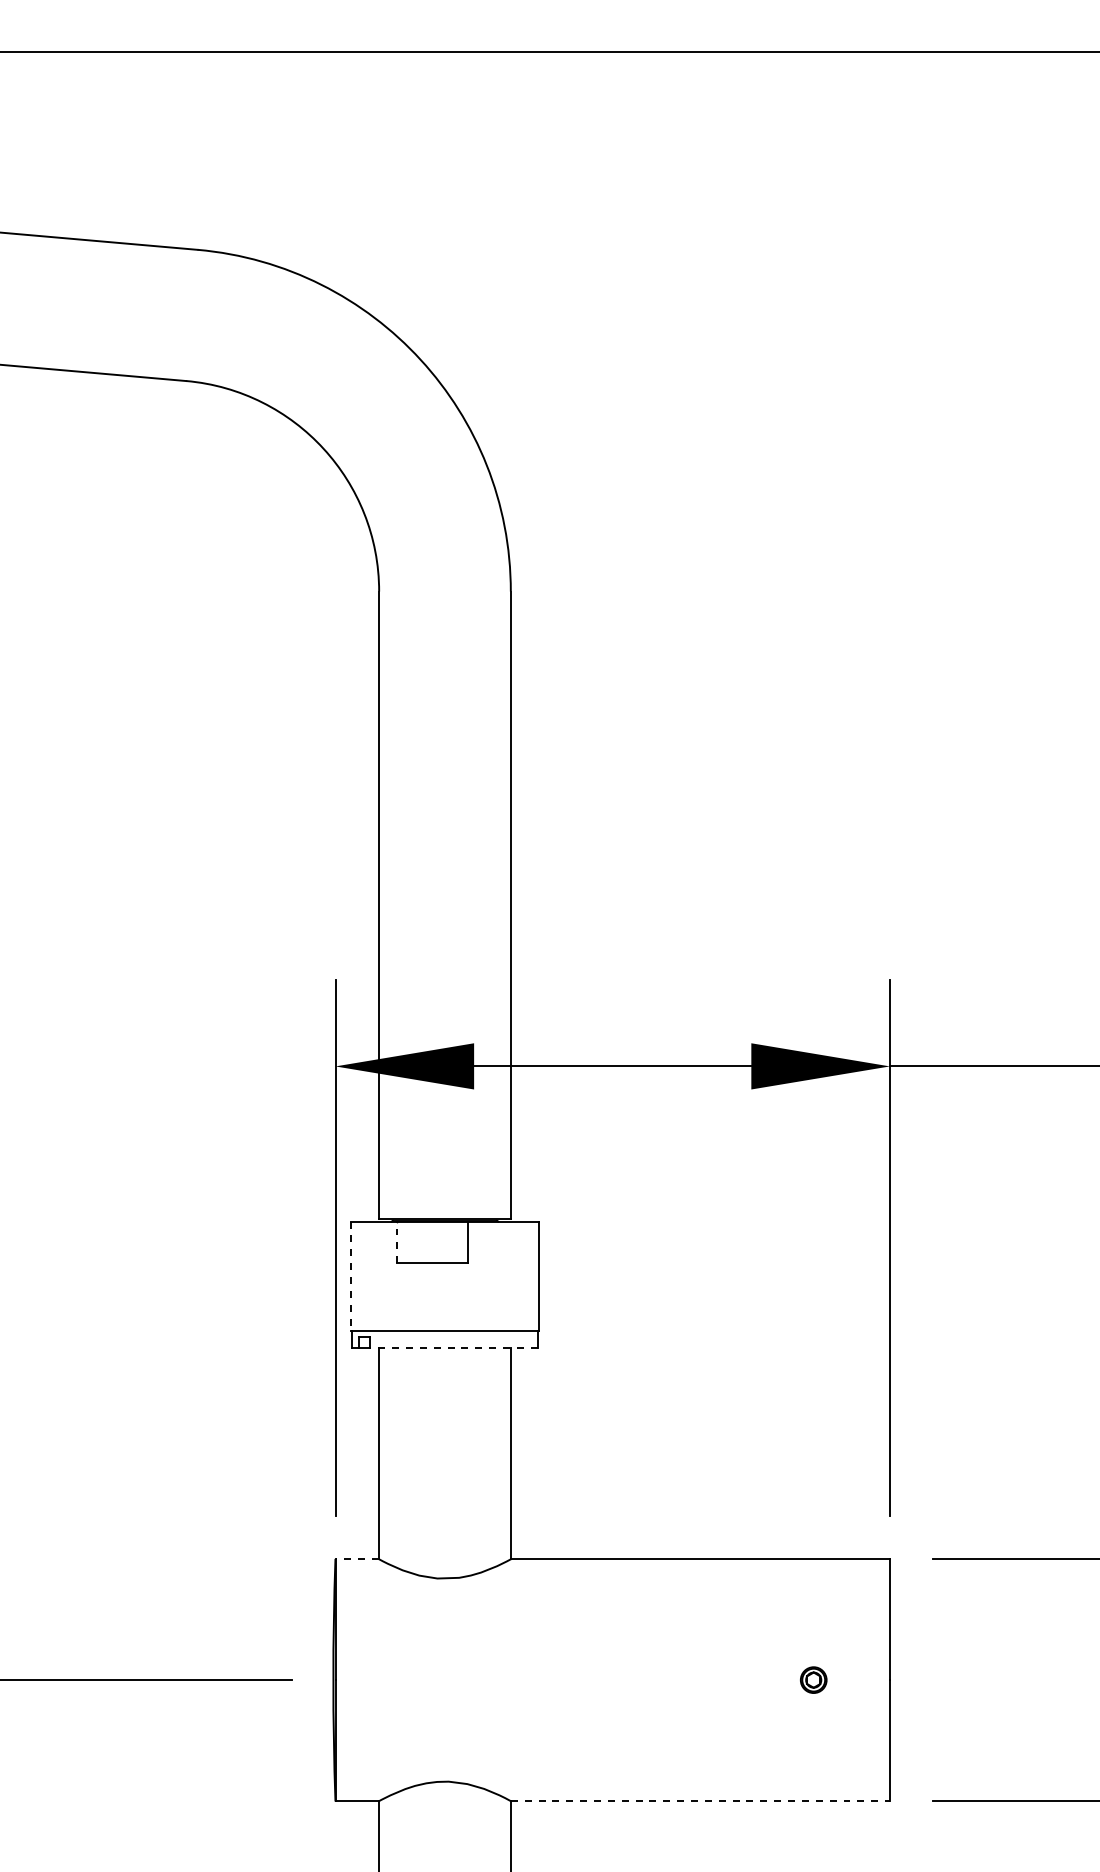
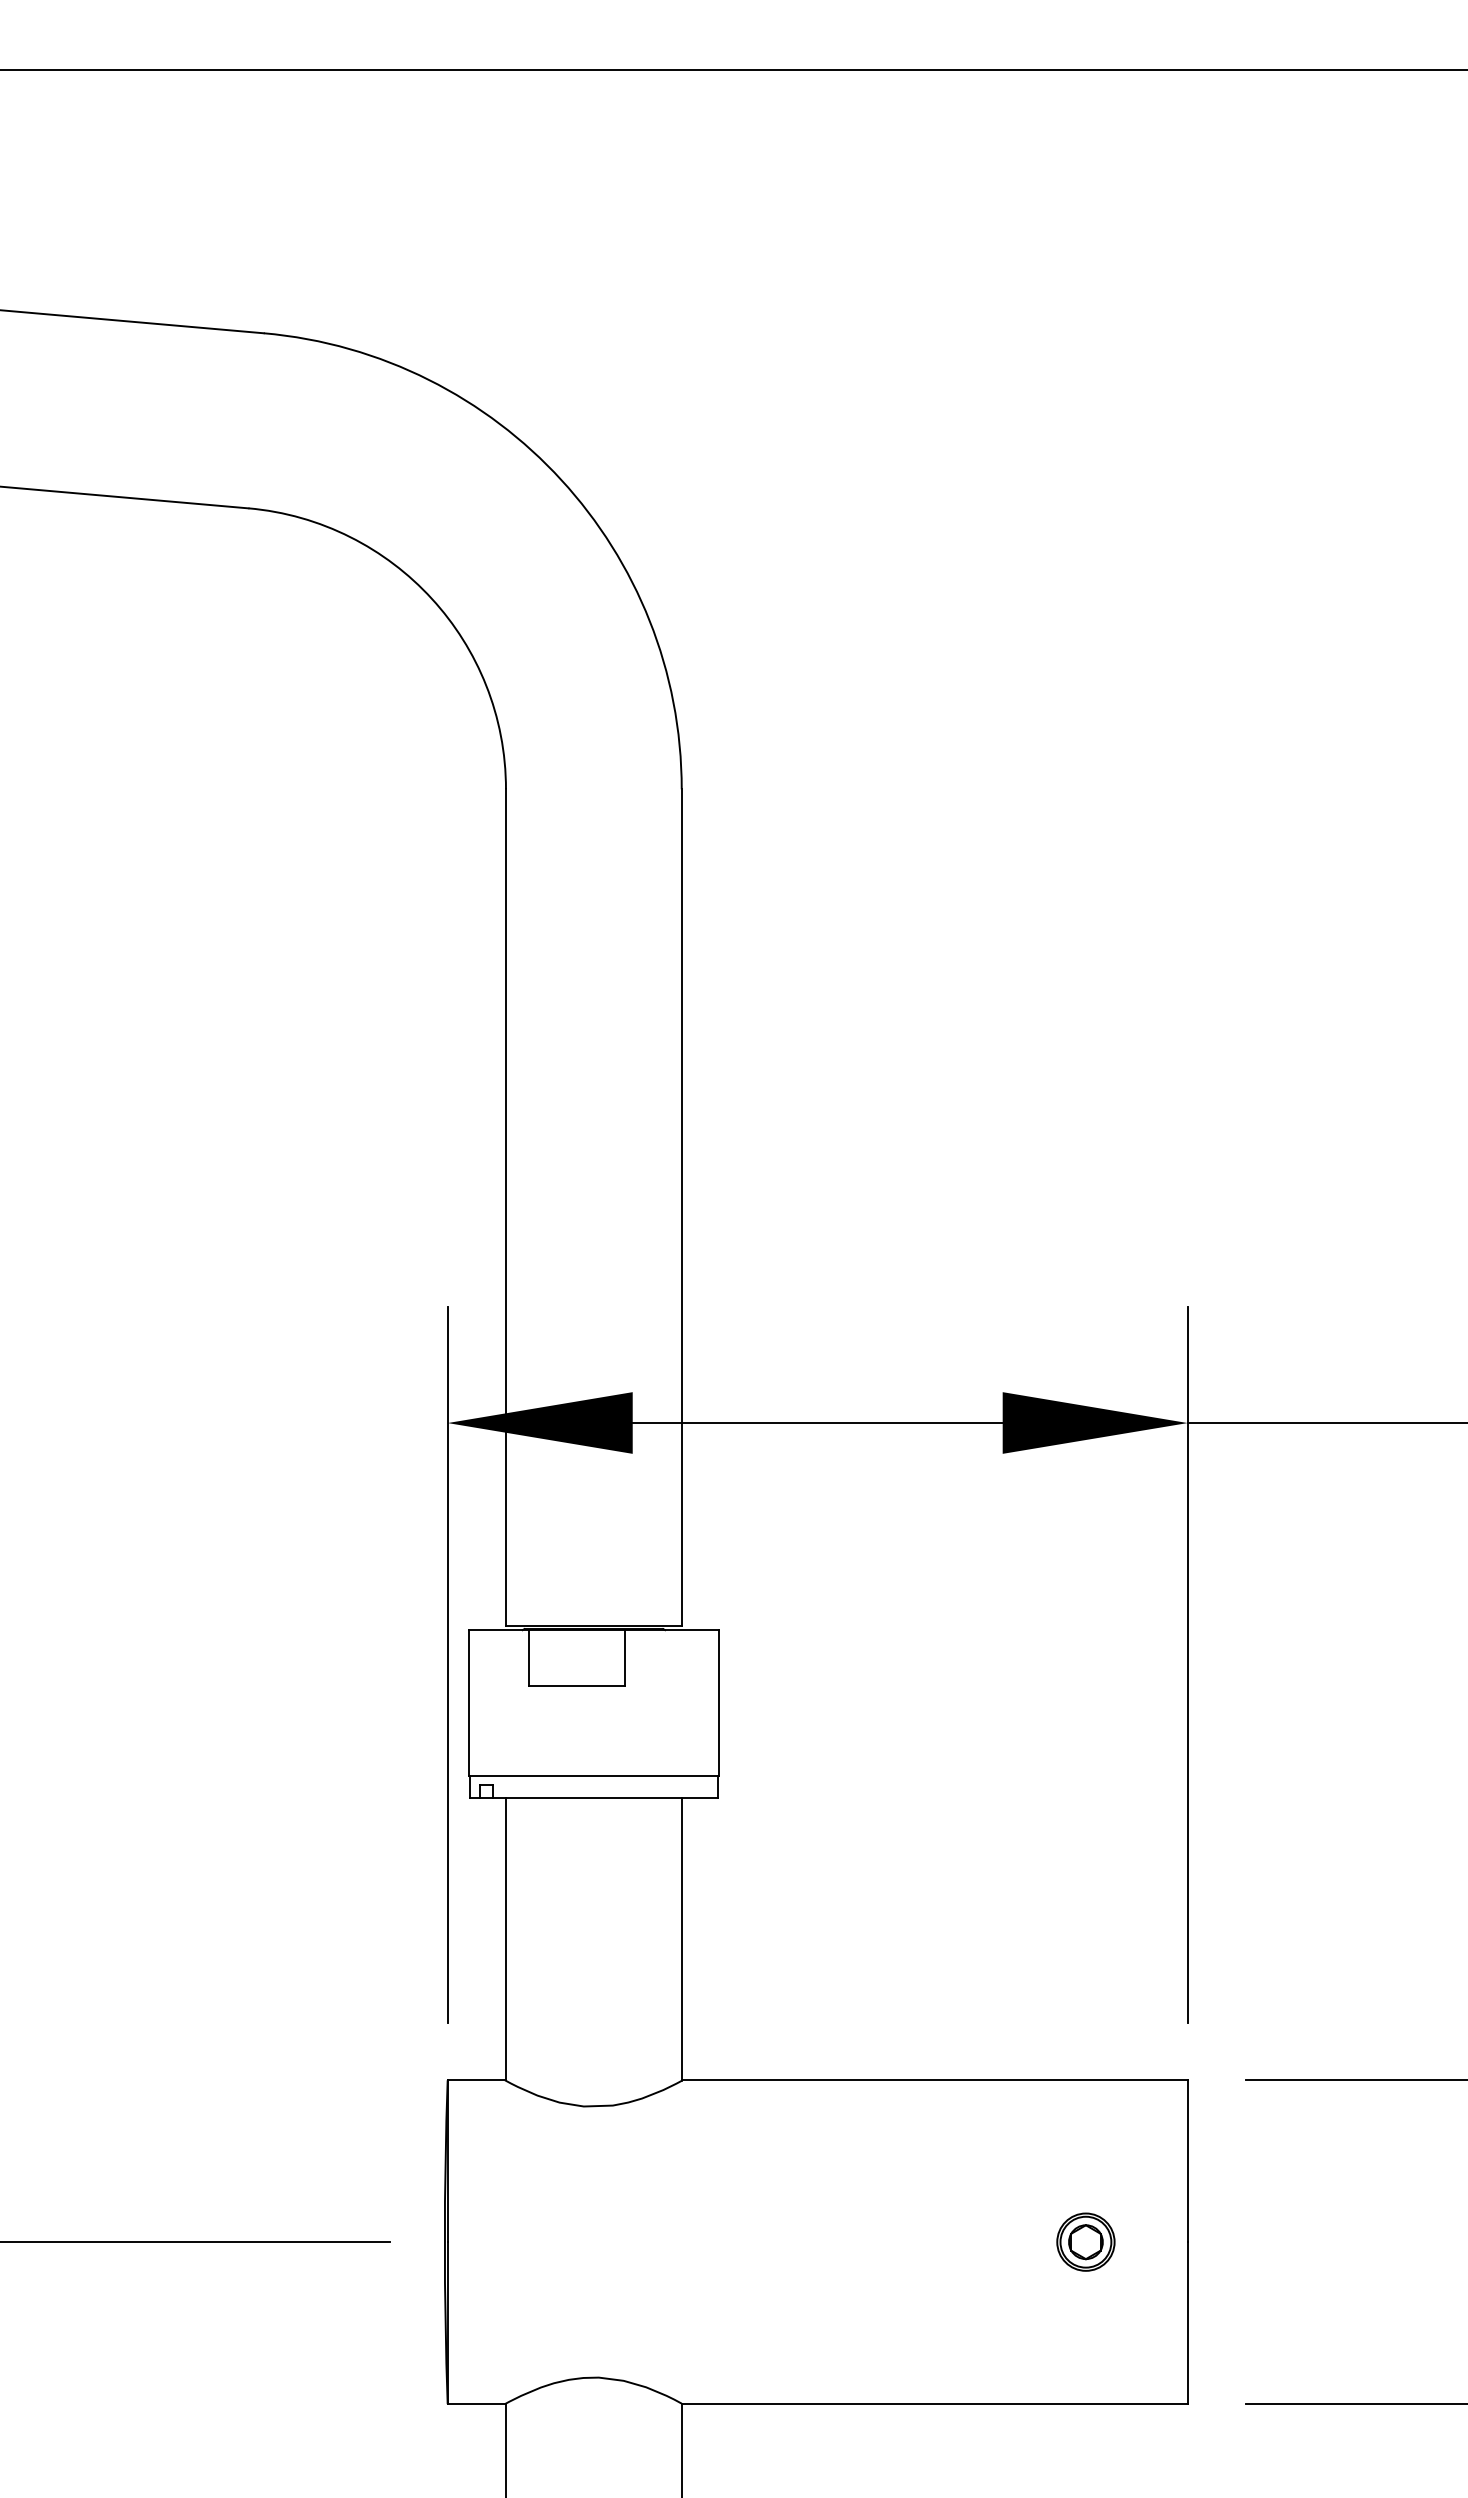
line: (396, 1242) -> (529, 1657), dashed -> solid
line: (351, 1276) -> (469, 1703), dashed -> solid
line: (452, 1347) -> (604, 1798), dashed -> solid
line: (357, 1559) -> (476, 2080), dashed -> solid
part: (813, 1679) -> (1085, 2241), size x1.67
line: (700, 1801) -> (934, 2404), dashed -> solid

